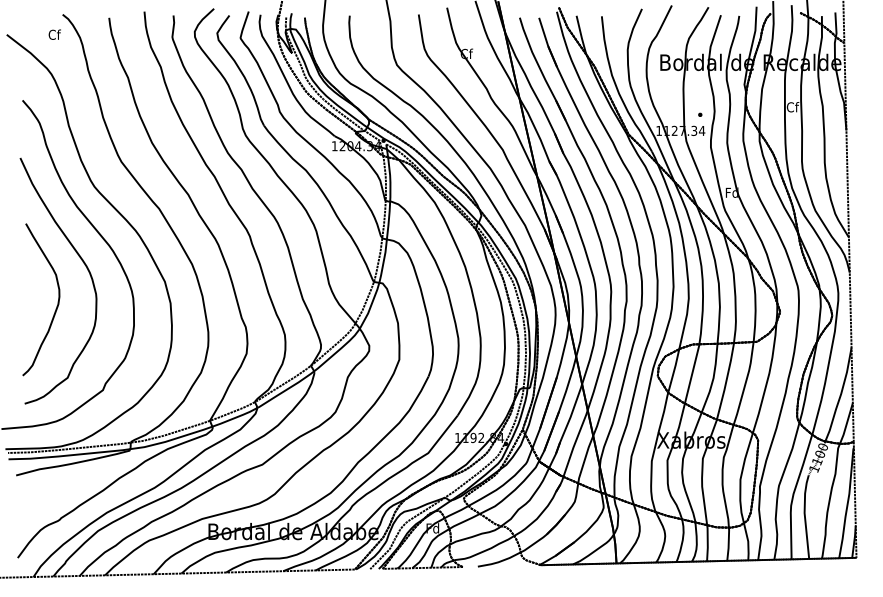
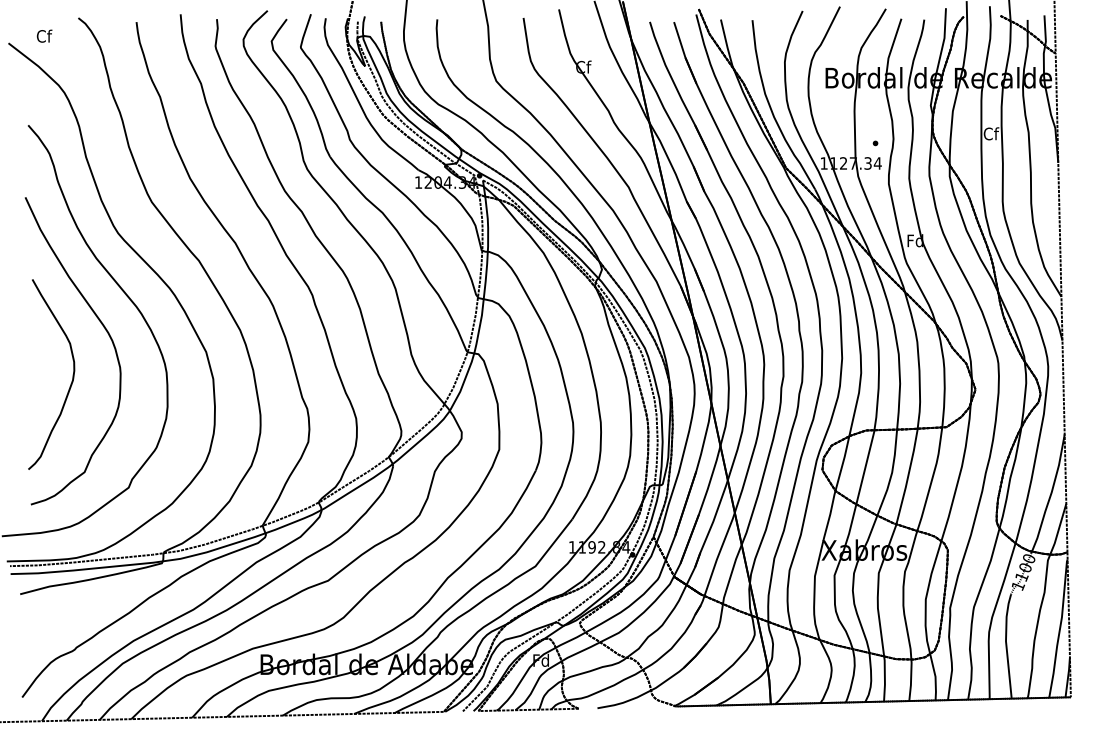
text: (54, 34) -> (44, 35), moved

